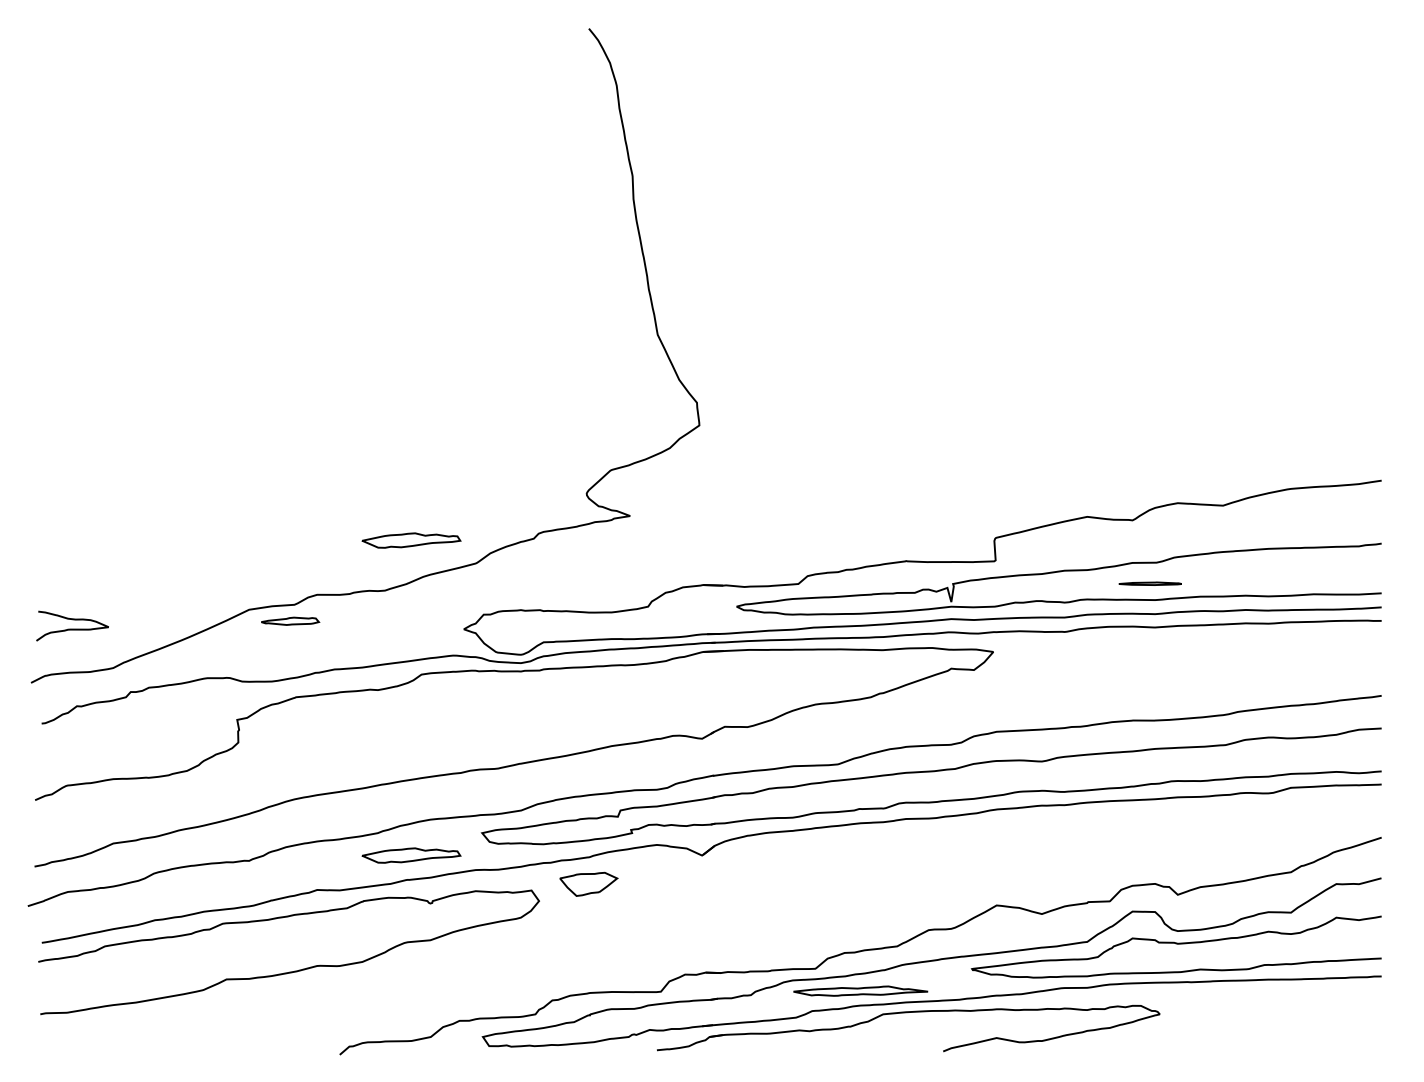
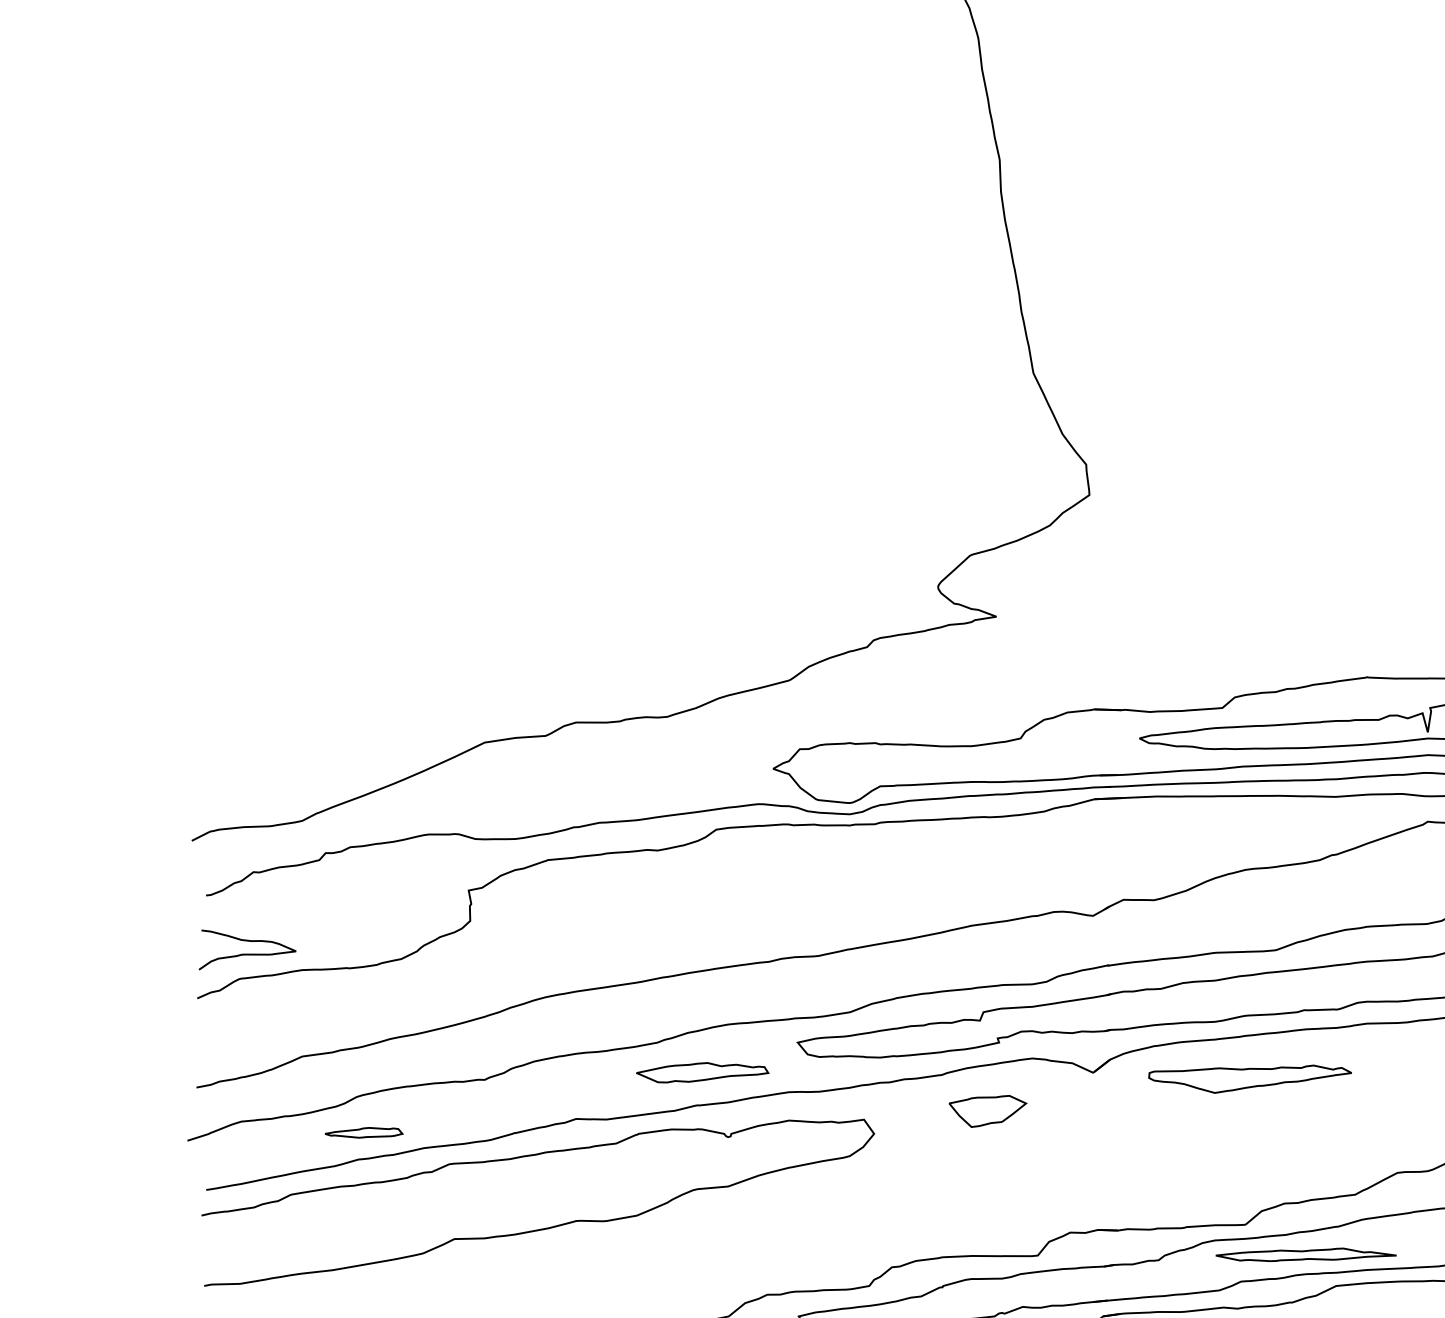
part: (411, 540) -> (702, 649), removed
part: (290, 620) -> (364, 1131), moved
curve: (72, 628) -> (247, 953), moved
part: (818, 860) -> (1249, 1079), added
part: (588, 883) -> (987, 1110), moved

